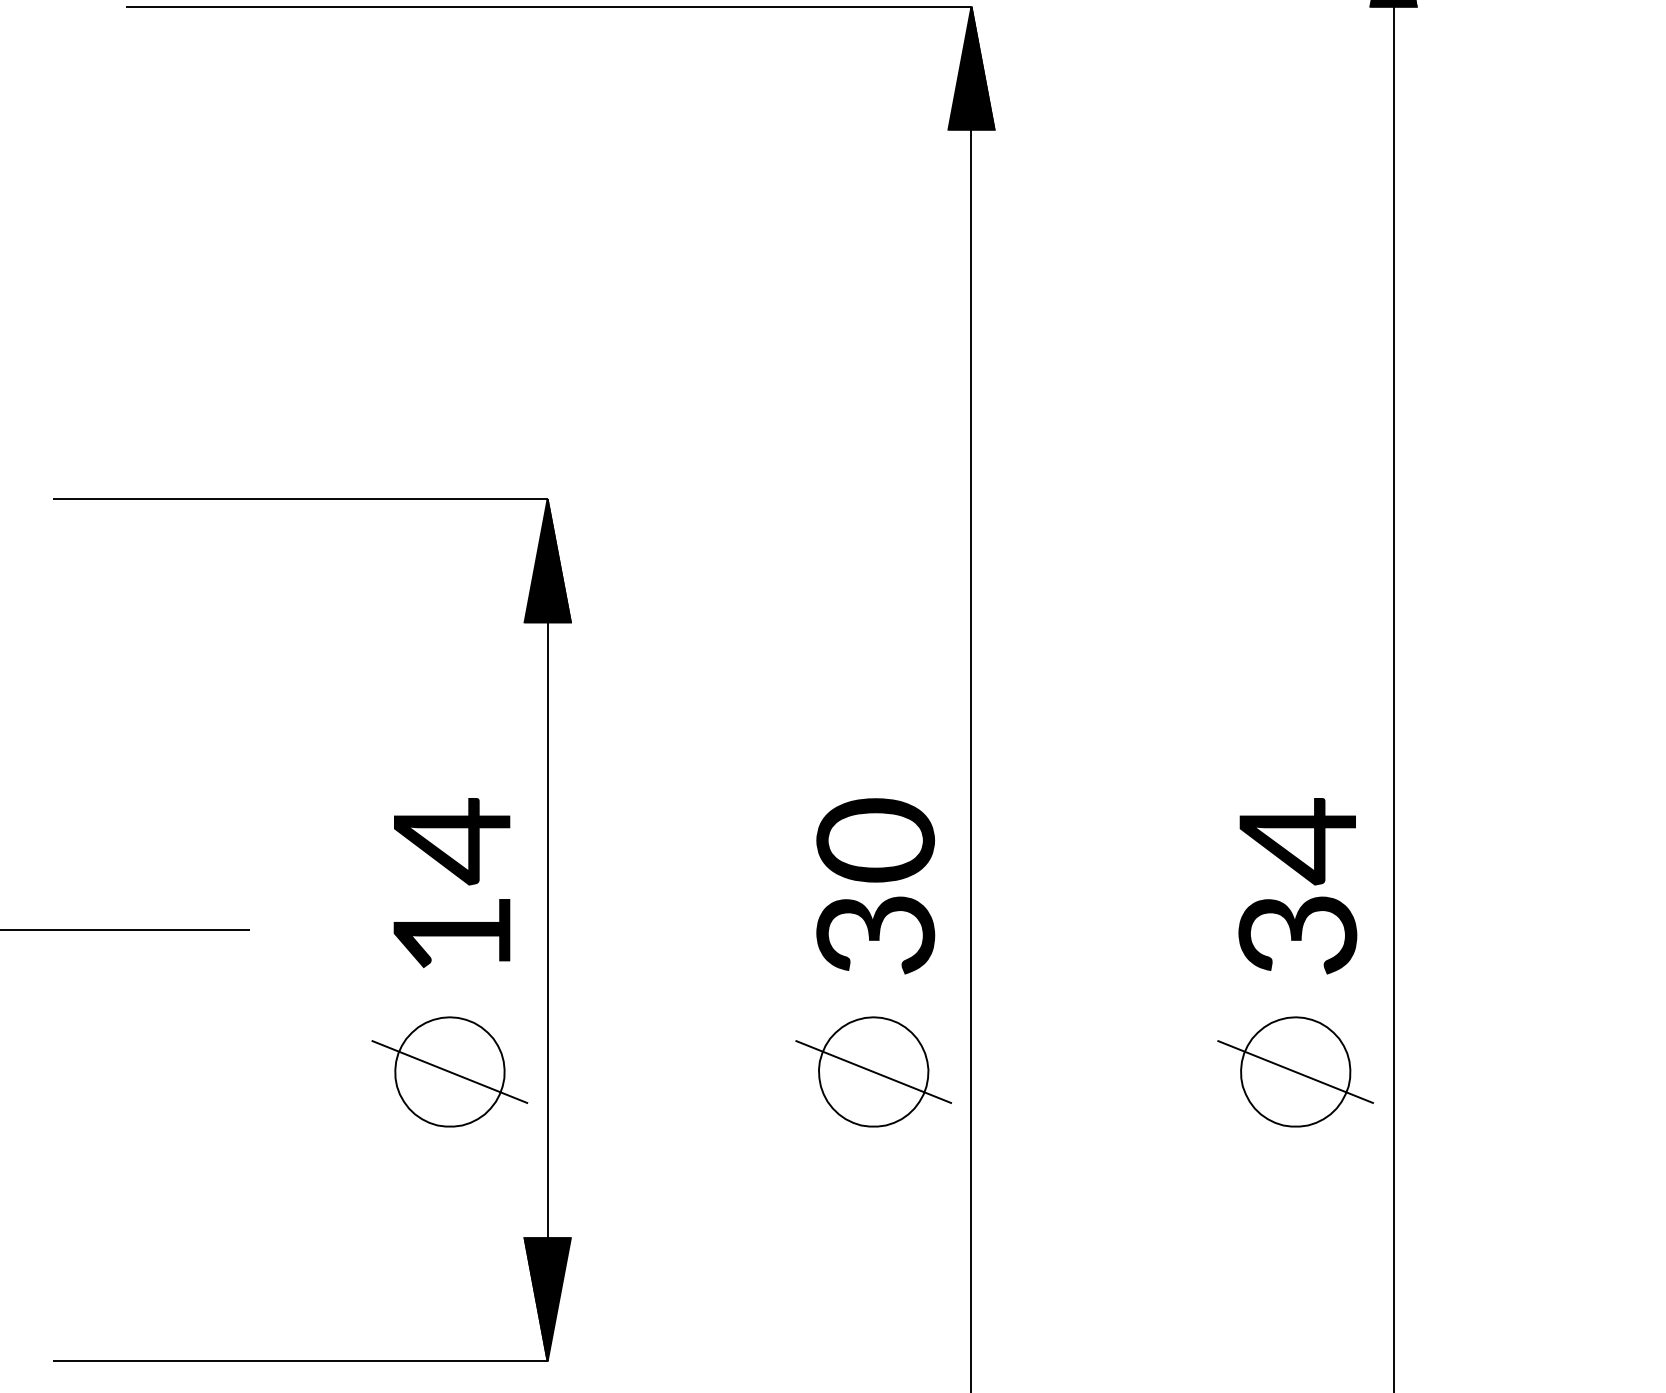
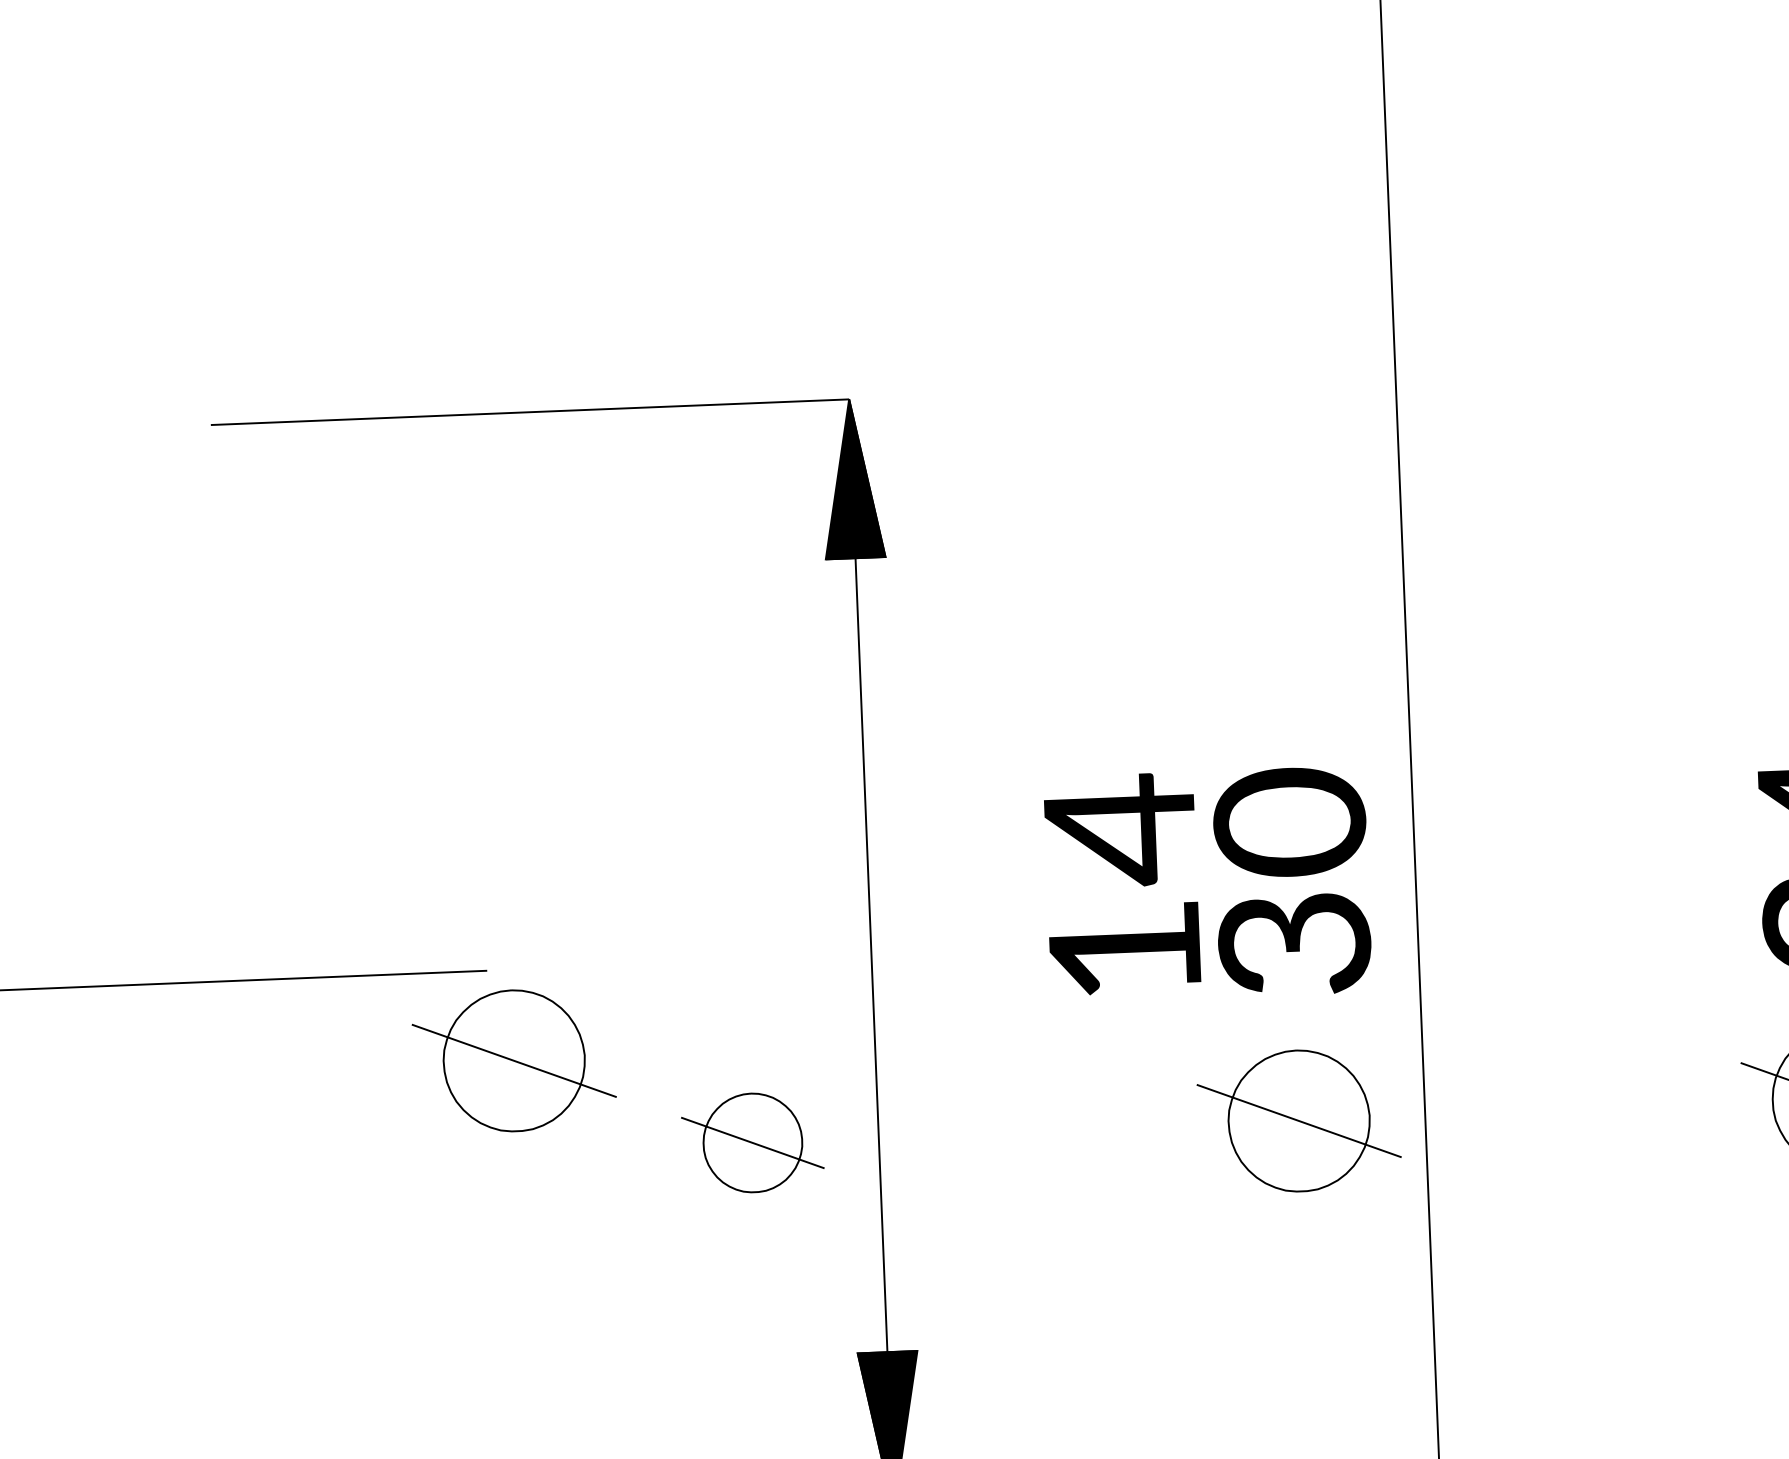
text: (451, 883) -> (1121, 884), moved
part: (267, 1000) -> (513, 1060), added
part: (449, 1071) -> (752, 1142), size x0.7

